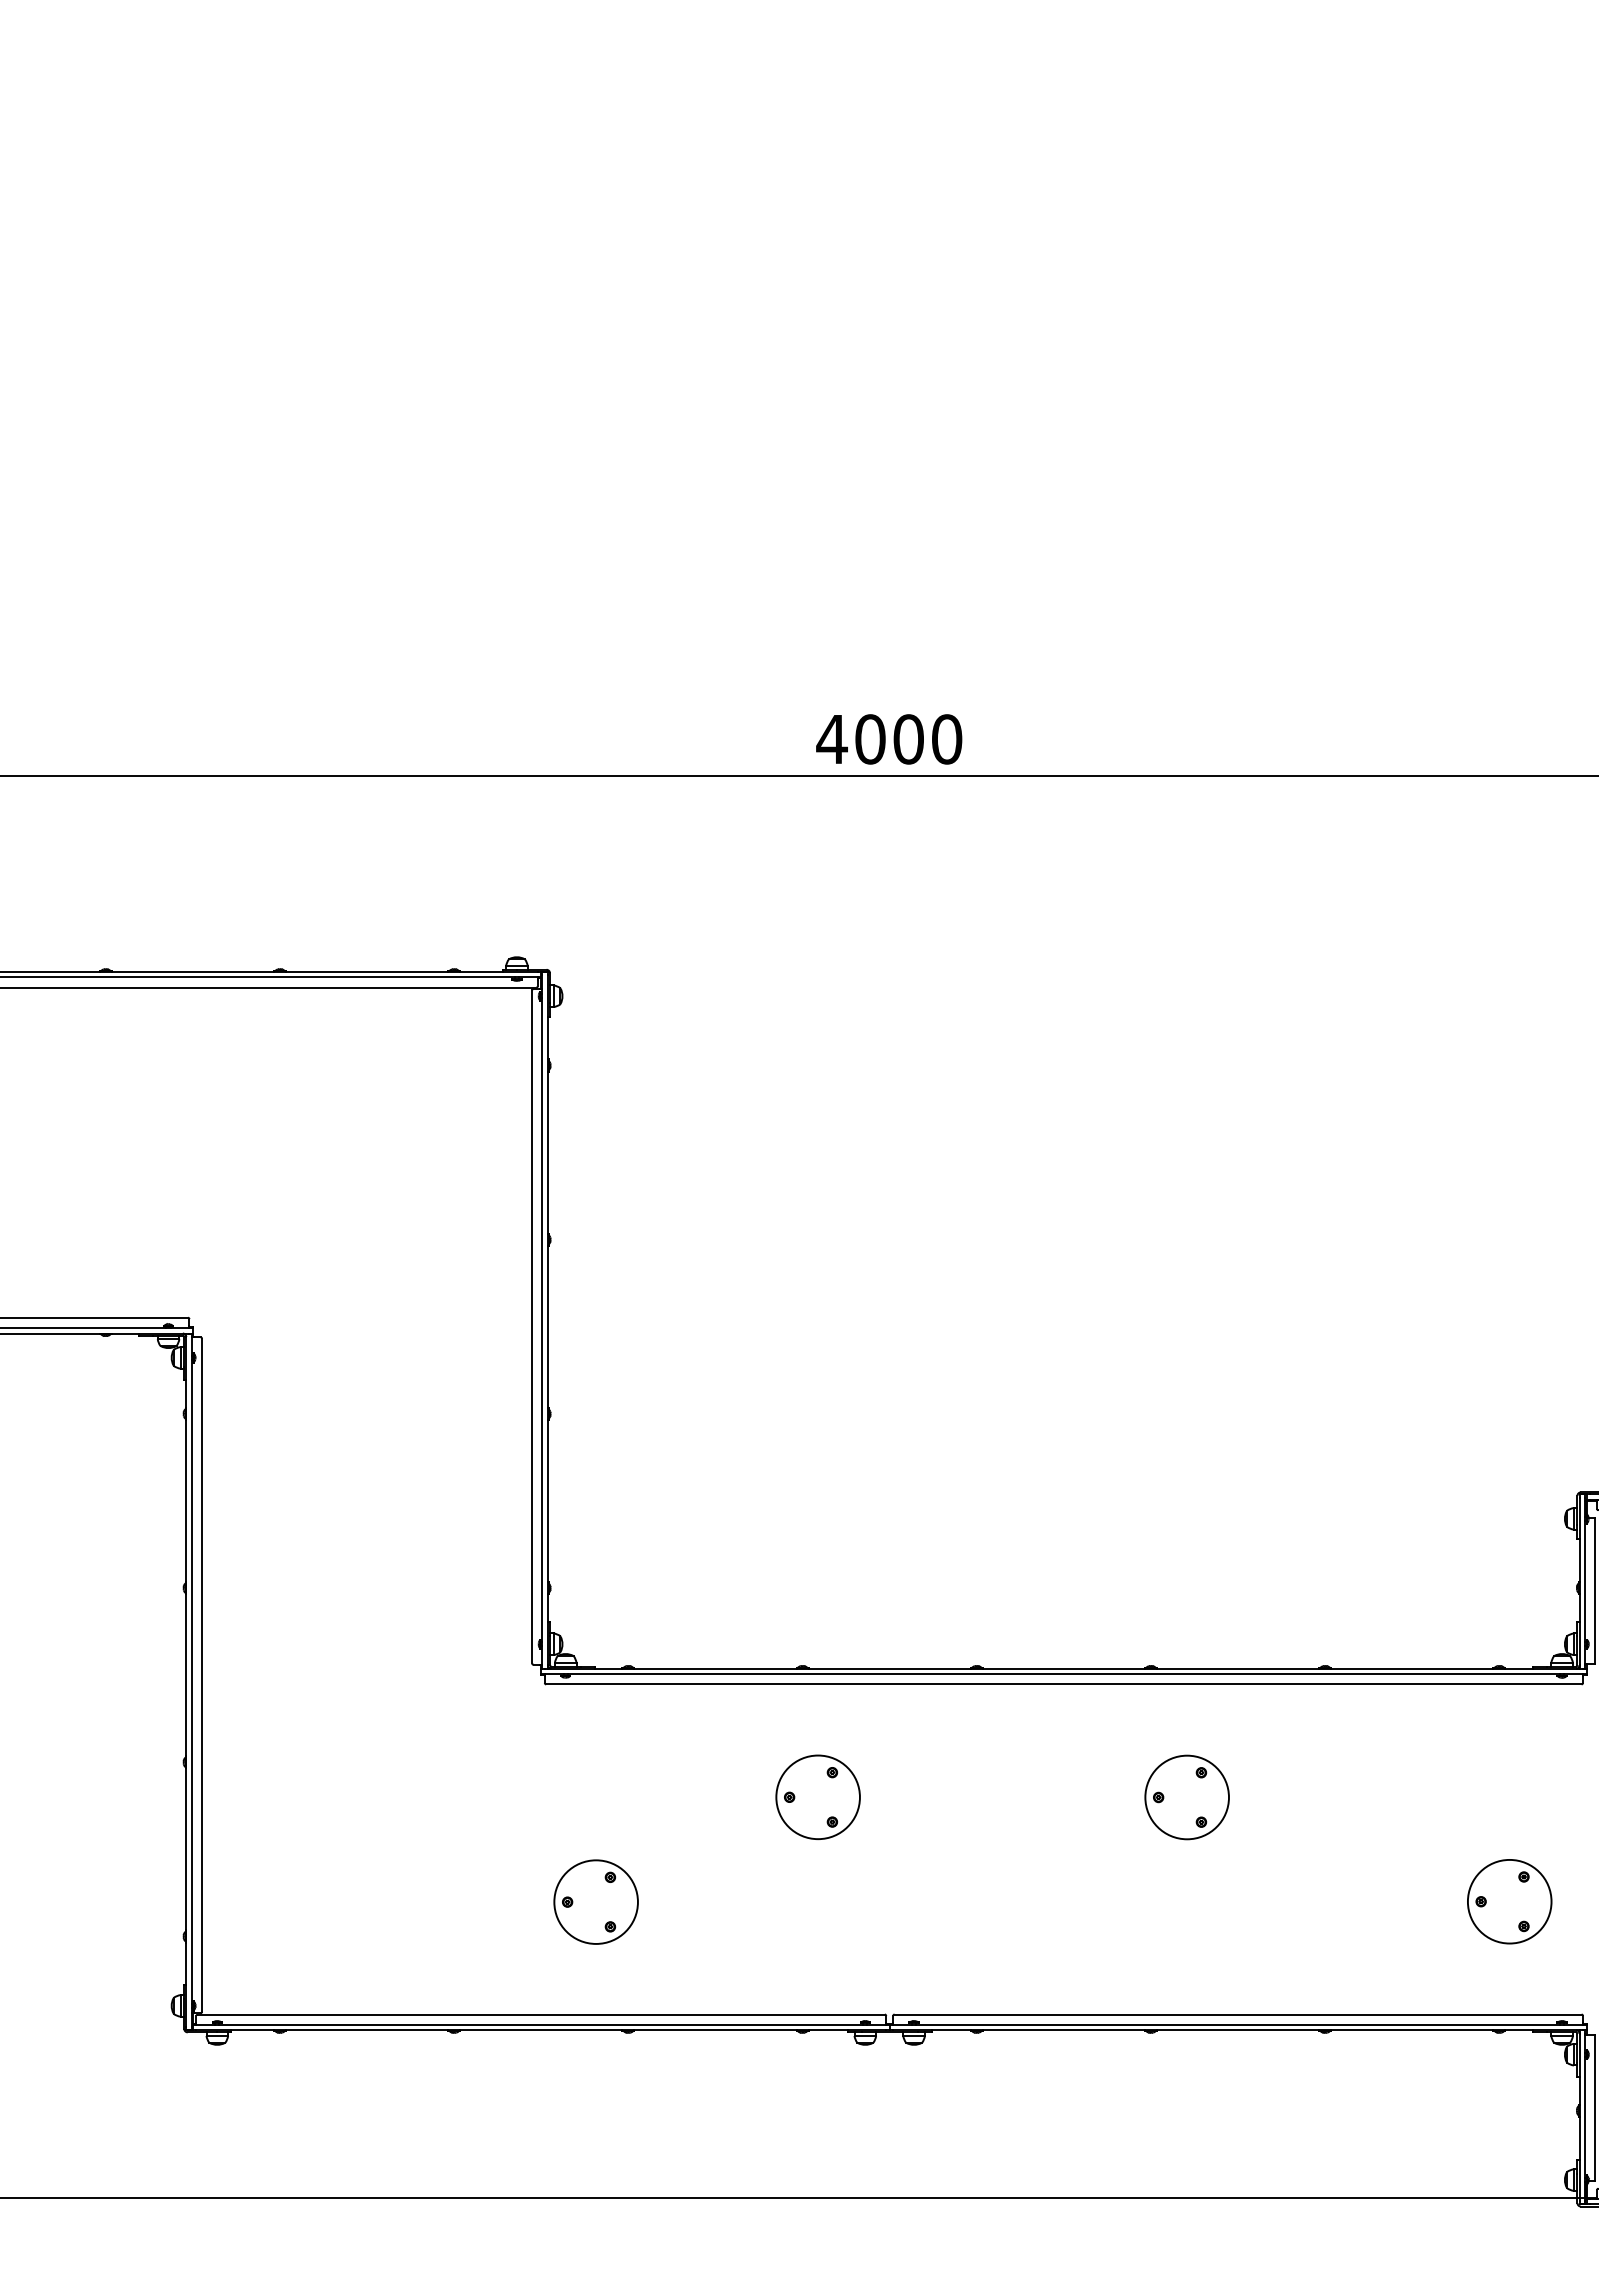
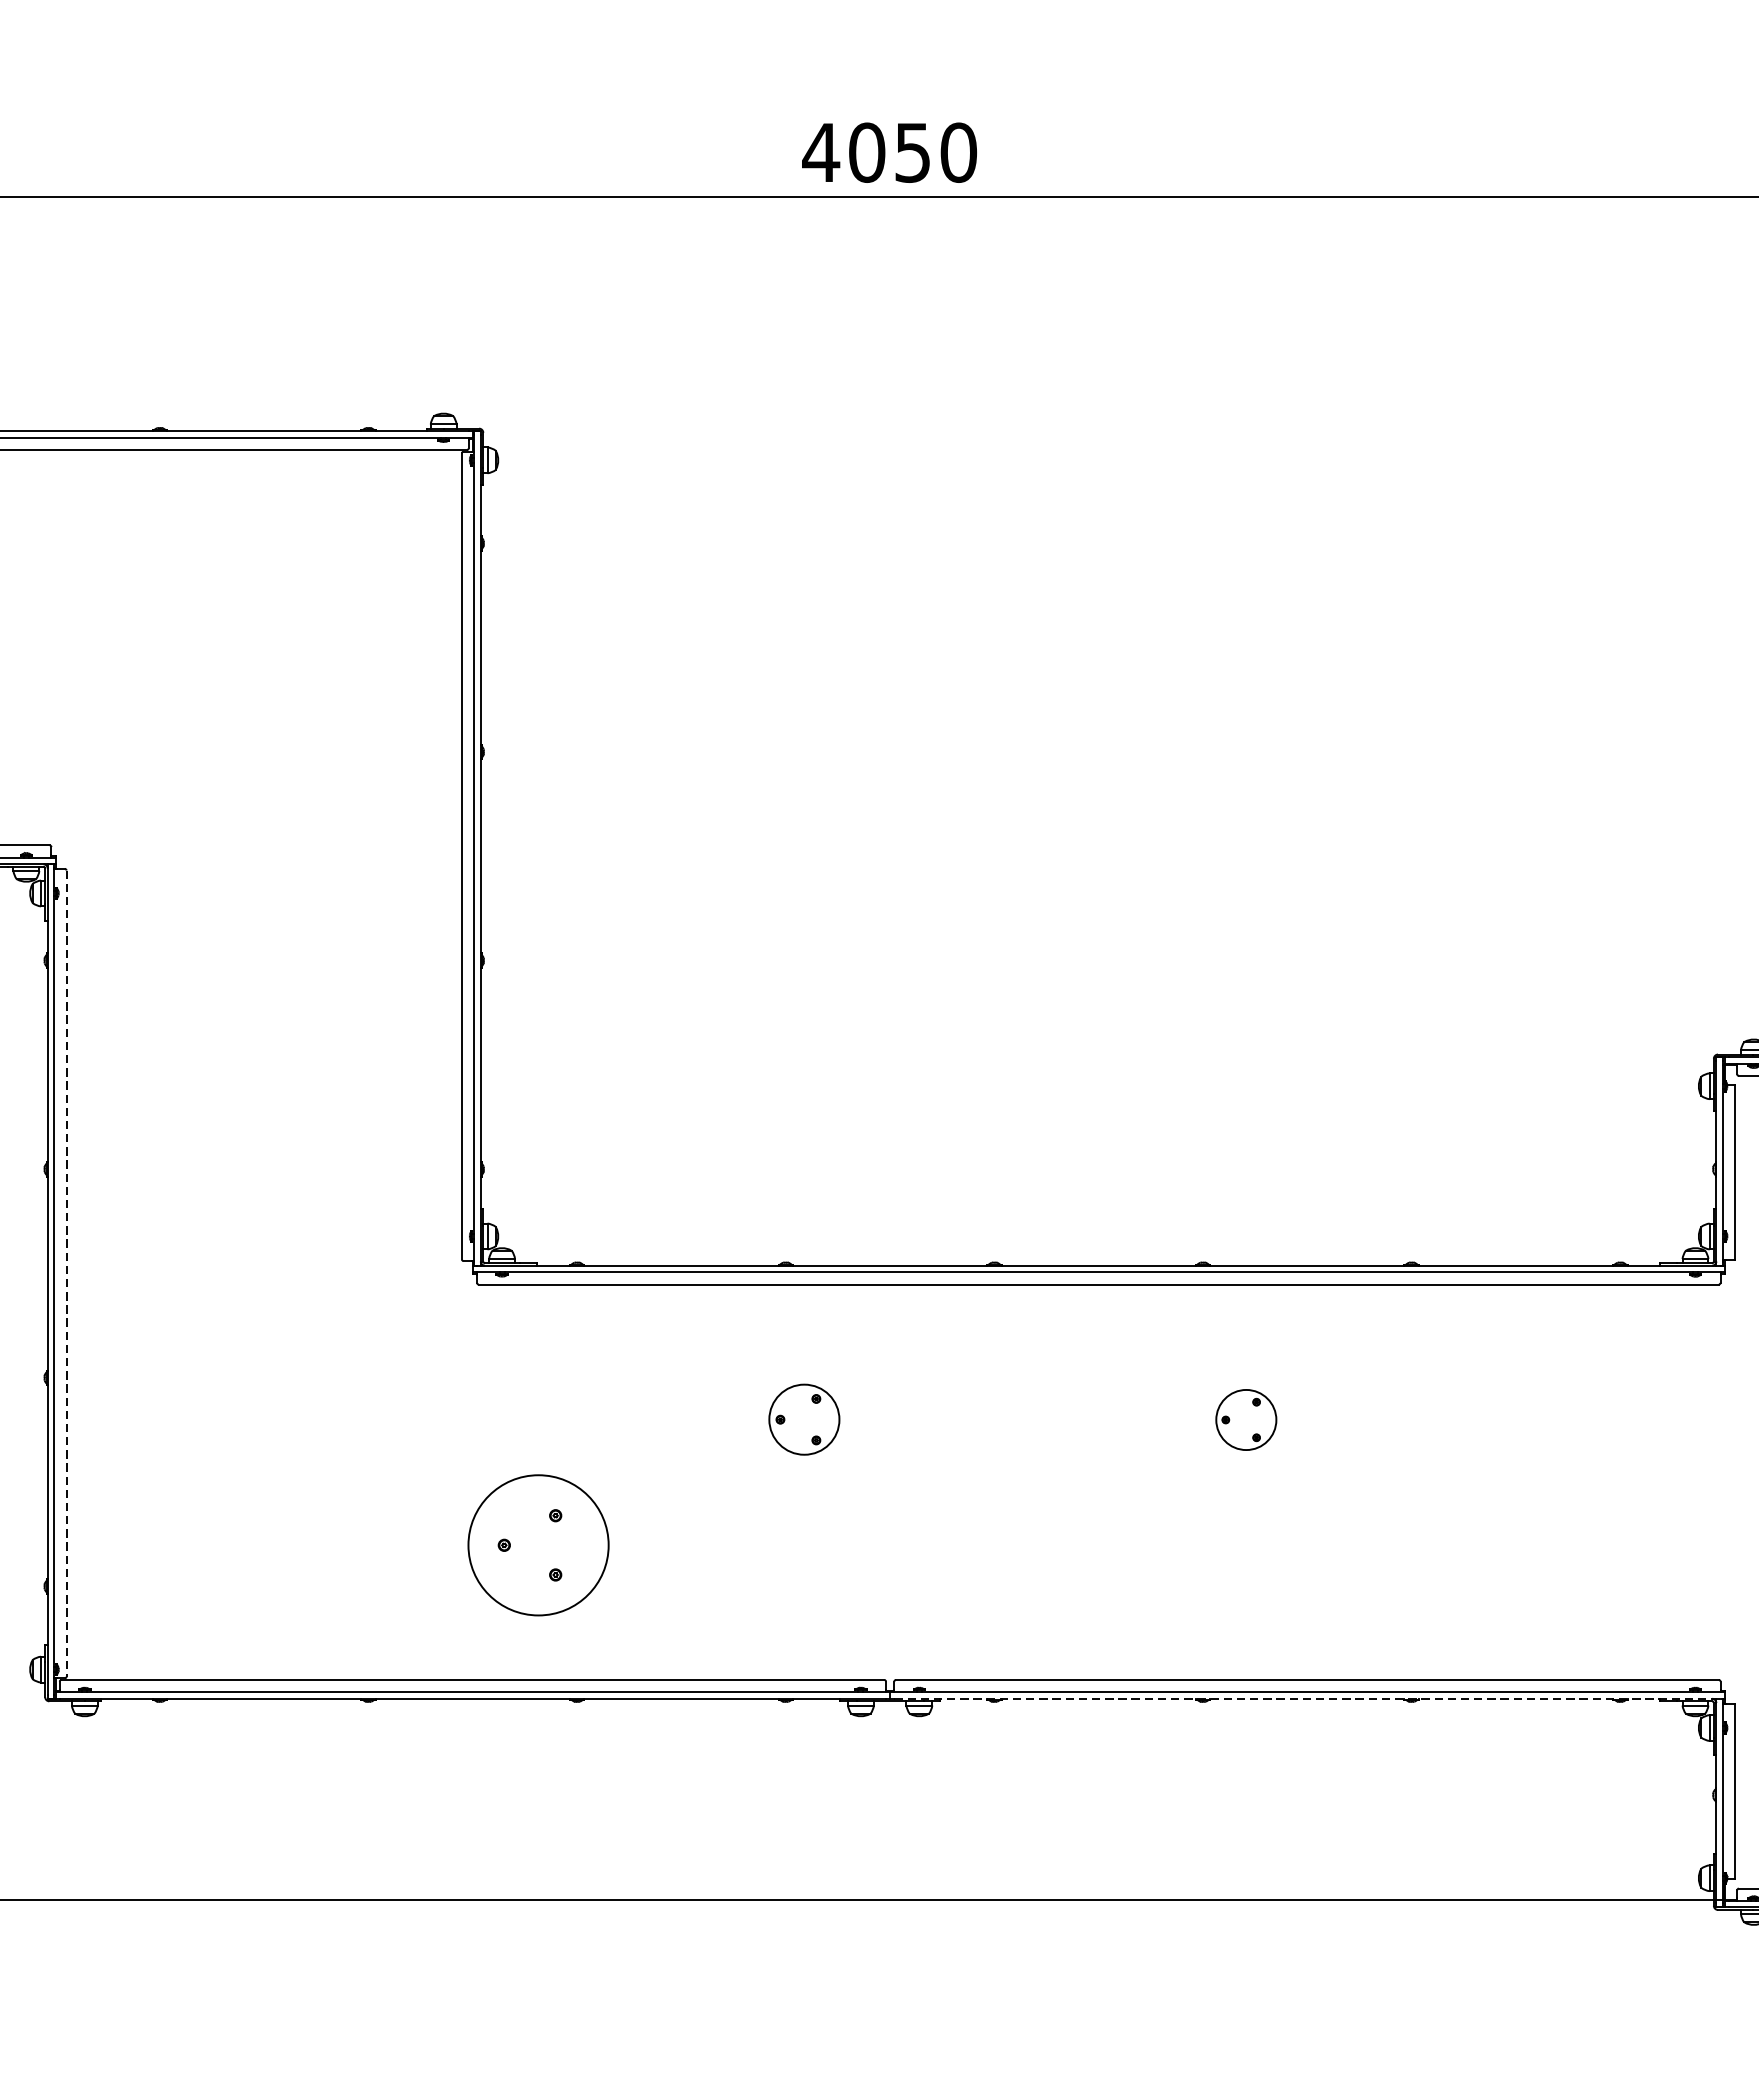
text: (908, 739) -> (912, 152), 4000 -> 4050
line: (202, 1675) -> (67, 1273), solid -> dashed
part: (817, 1796) -> (803, 1418), size x0.7
part: (1186, 1797) -> (1245, 1420), size x0.6
circle: (595, 1901) -> (537, 1544), size x1.4
part: (1509, 1901) -> (1632, 1544), removed
line: (1238, 2030) -> (1307, 1699), solid -> dashed

